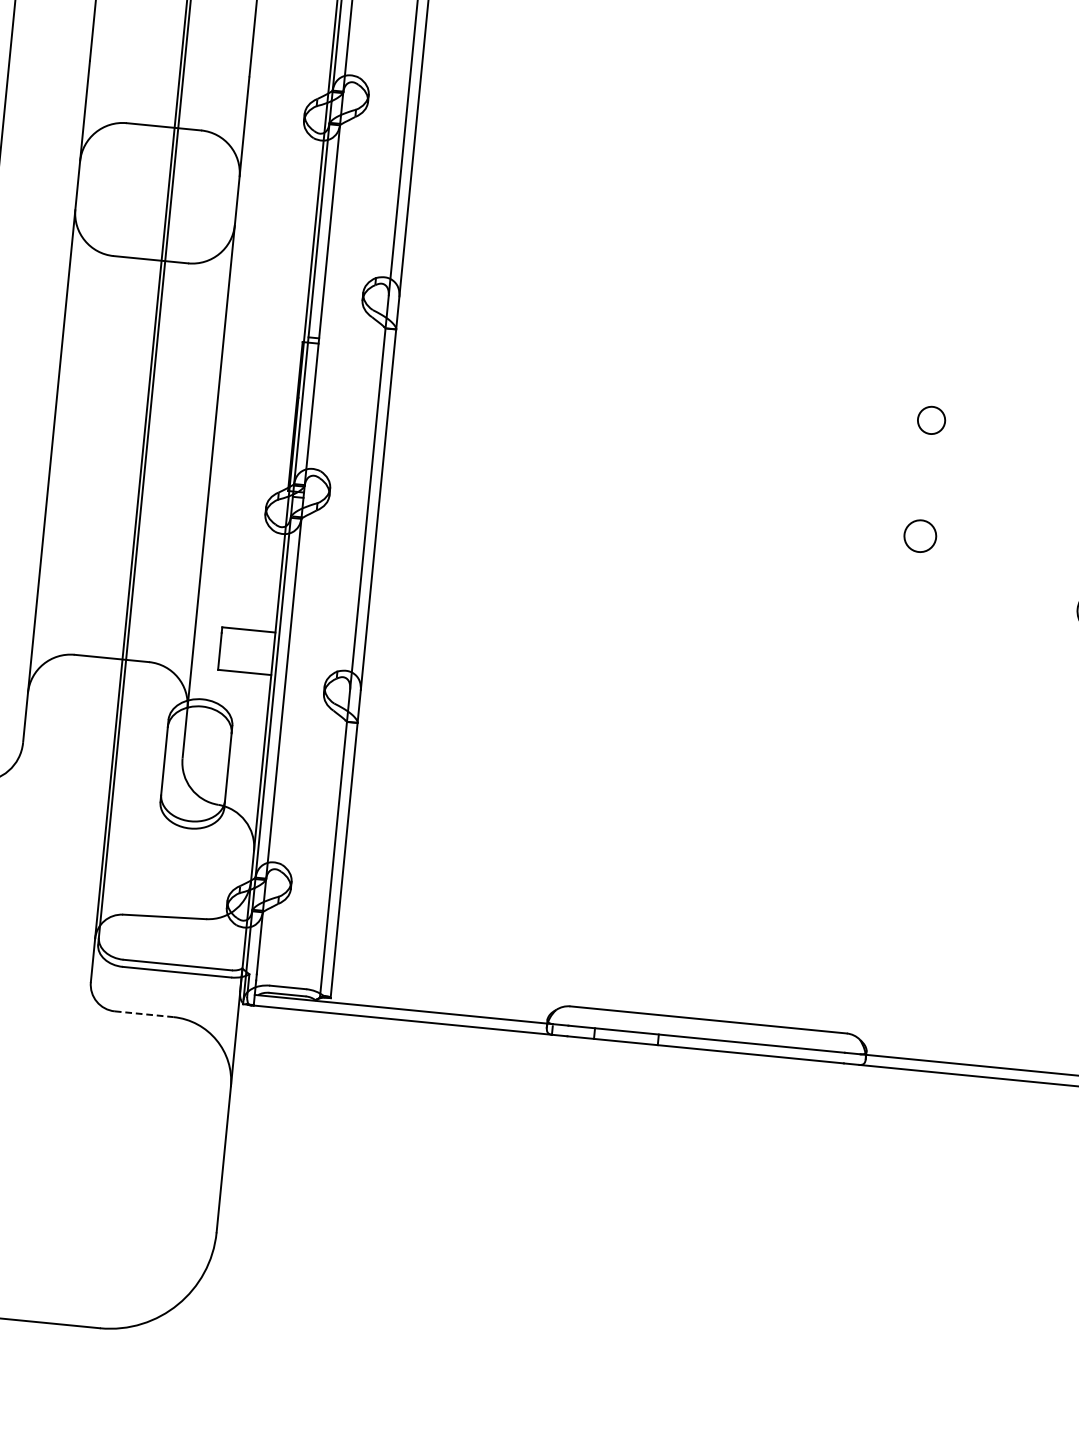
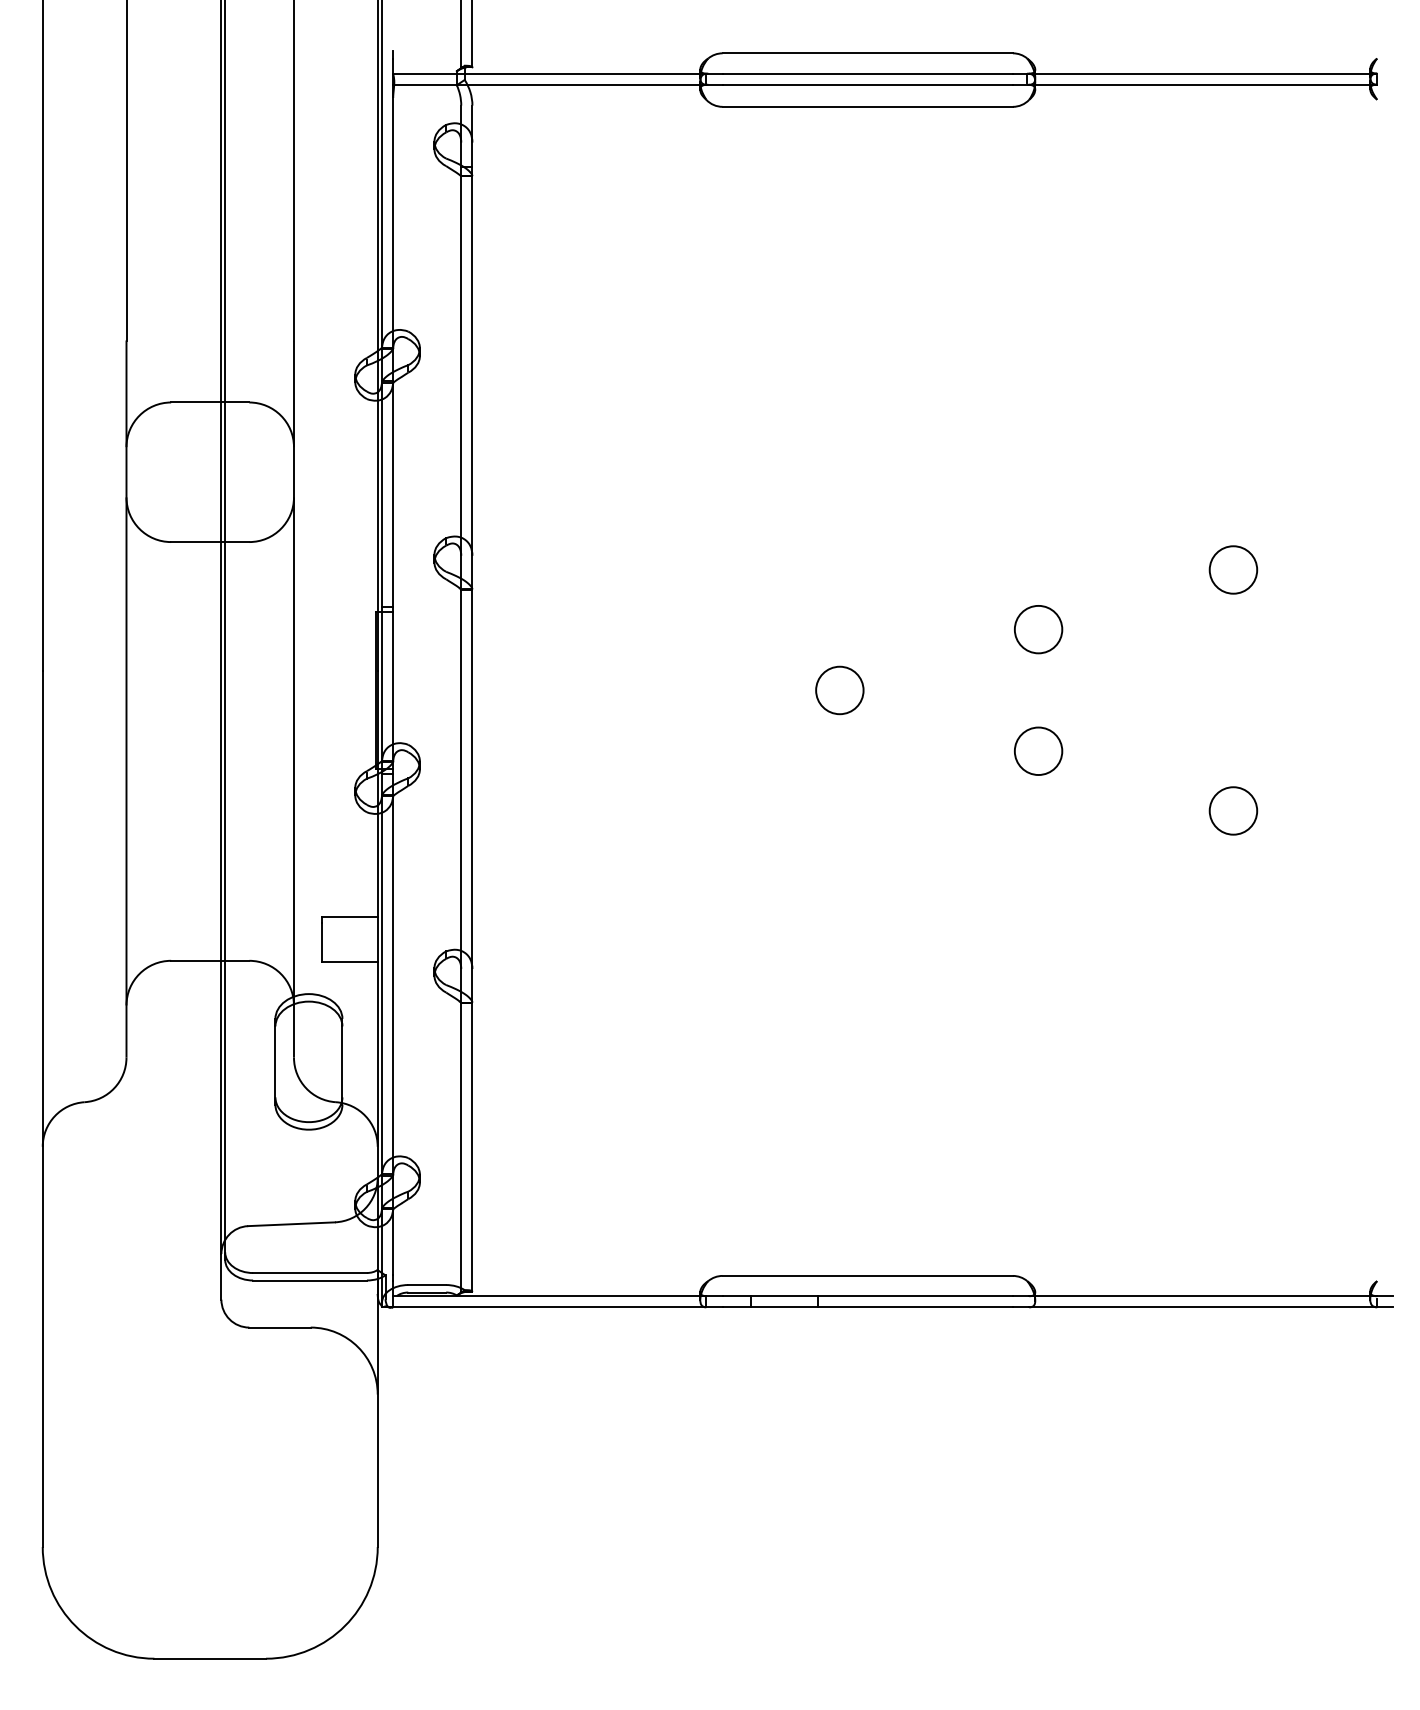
circle: (931, 420) -> (1038, 629), size x1.67
circle: (736, 459) -> (839, 690), added
circle: (920, 535) -> (1038, 750), size x1.43
line: (144, 1014) -> (280, 1327), dashed -> solid

